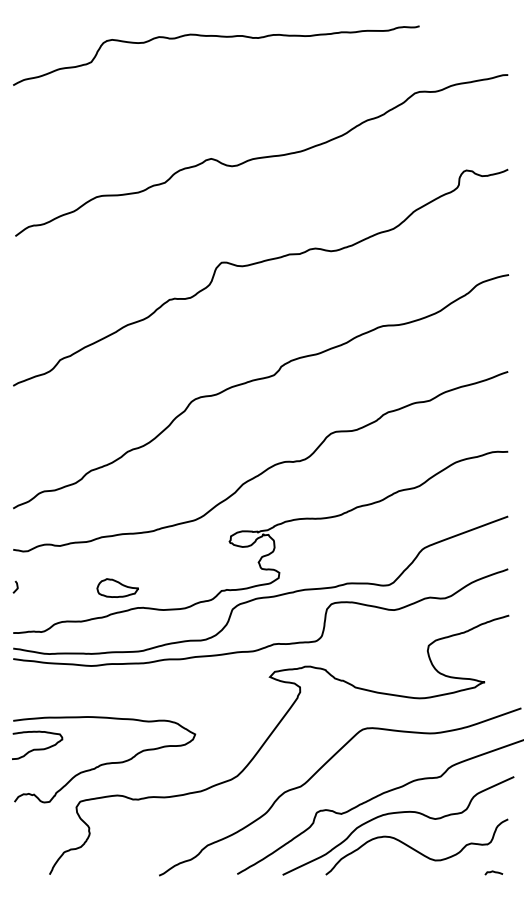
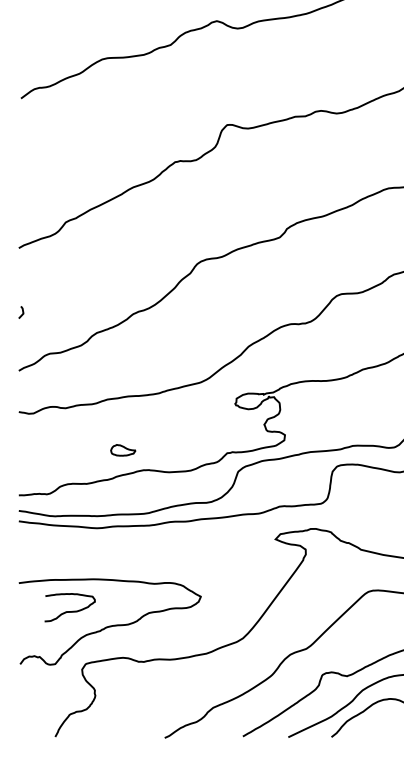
line: (16, 586) -> (22, 311), moved
part: (117, 587) -> (123, 449), size x0.6
curve: (37, 748) -> (70, 610), moved

